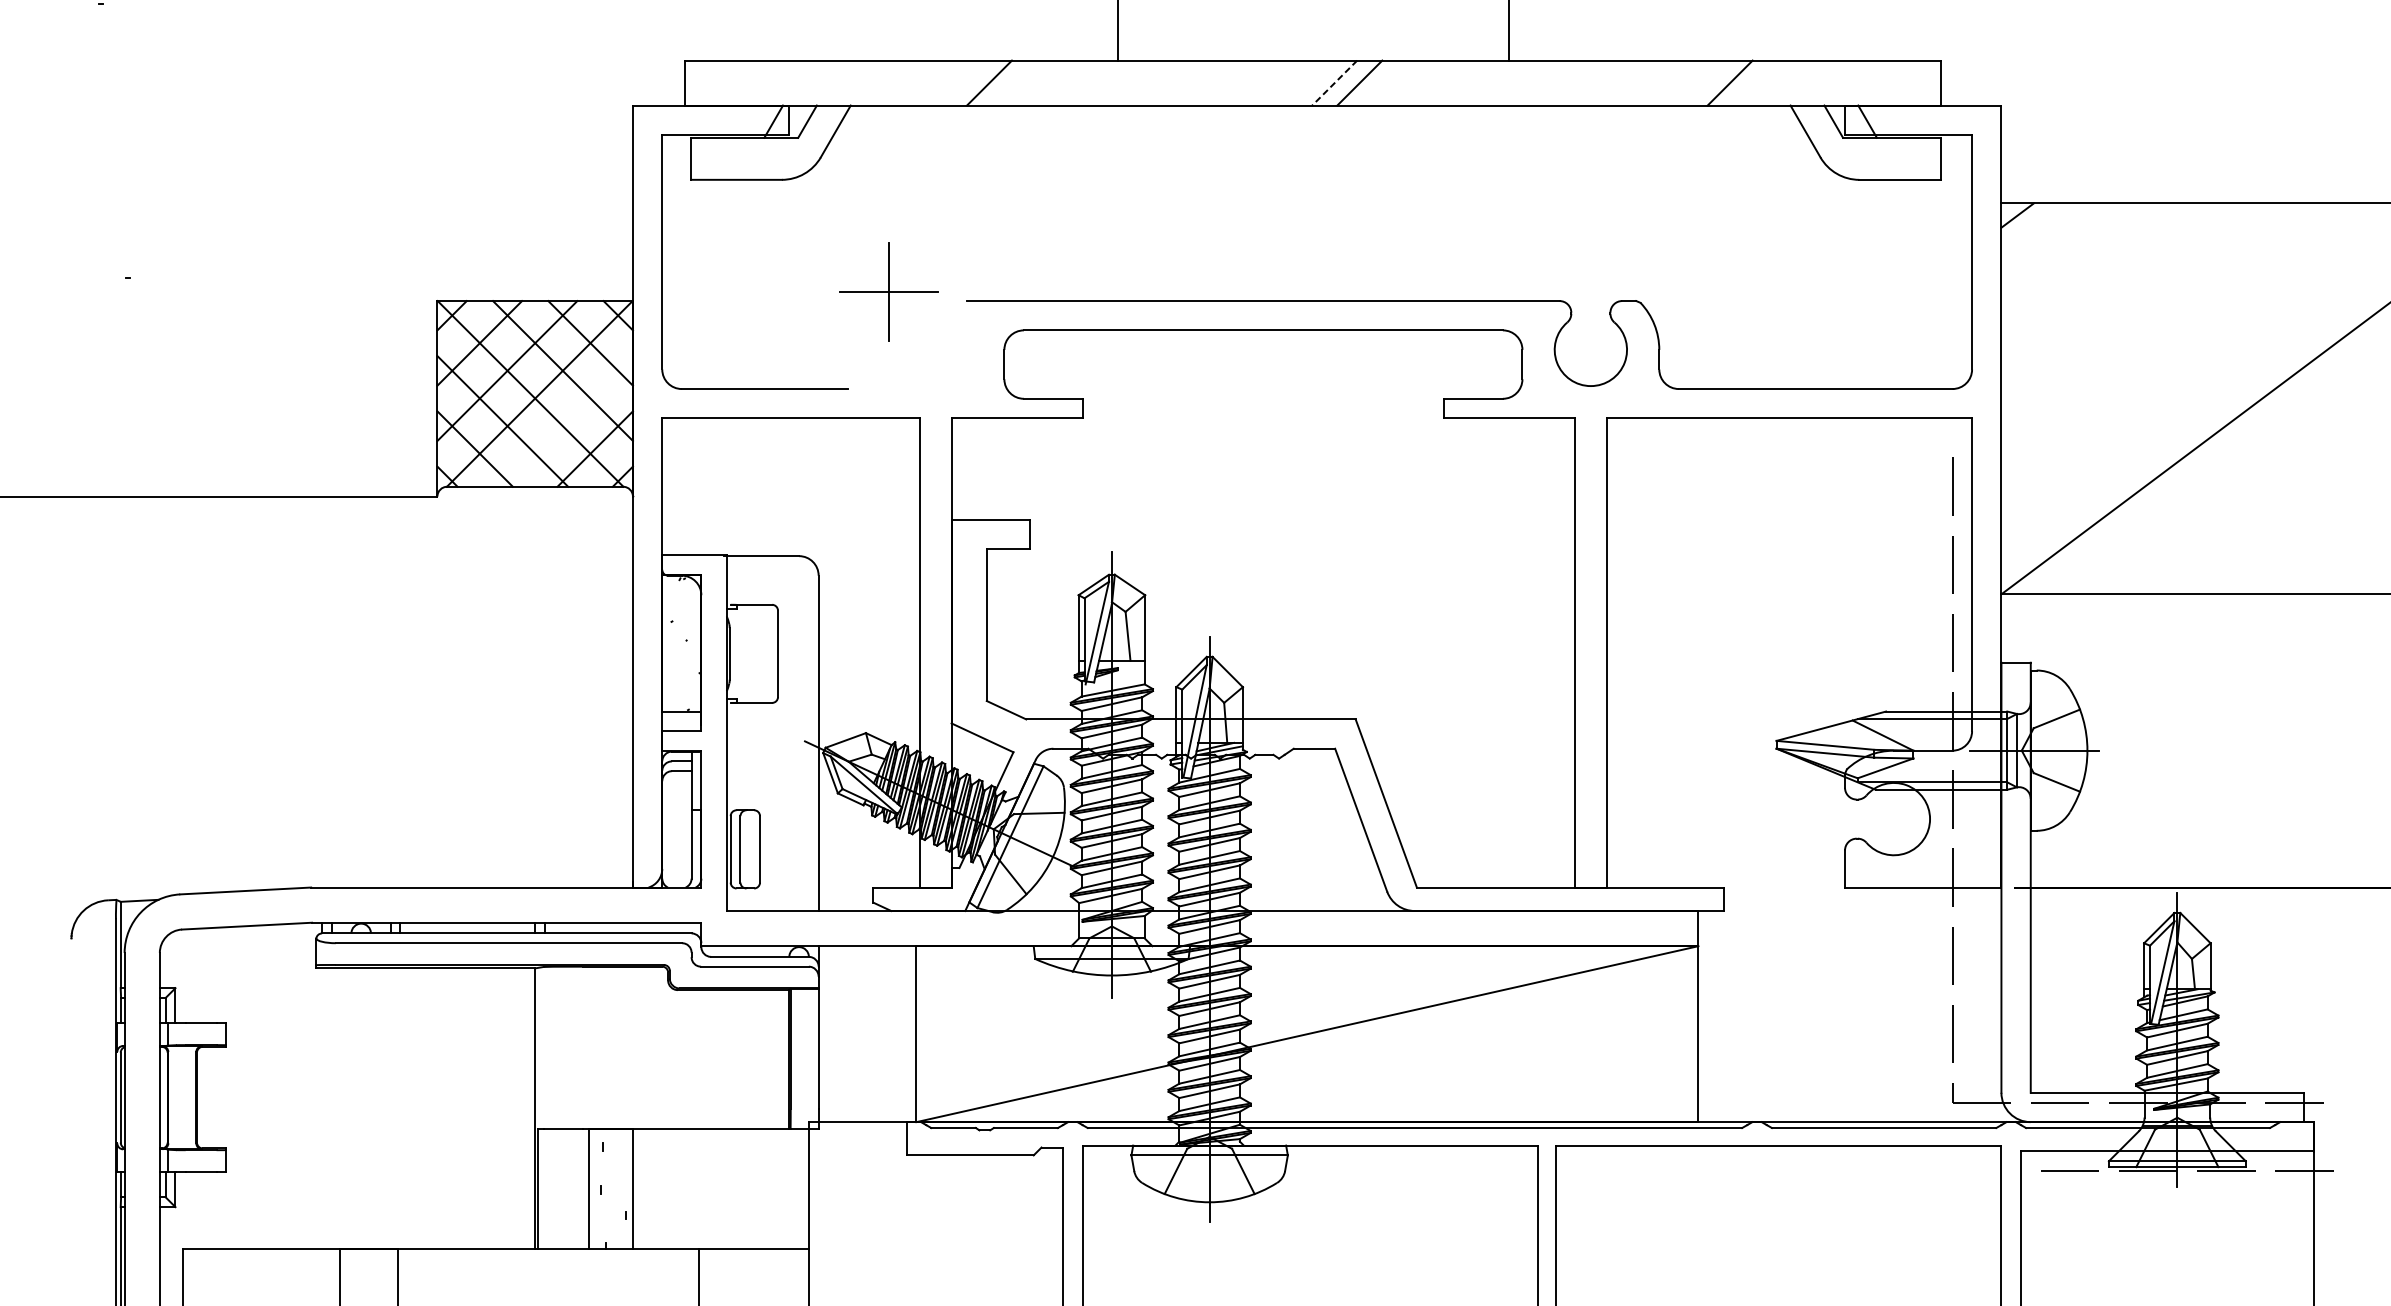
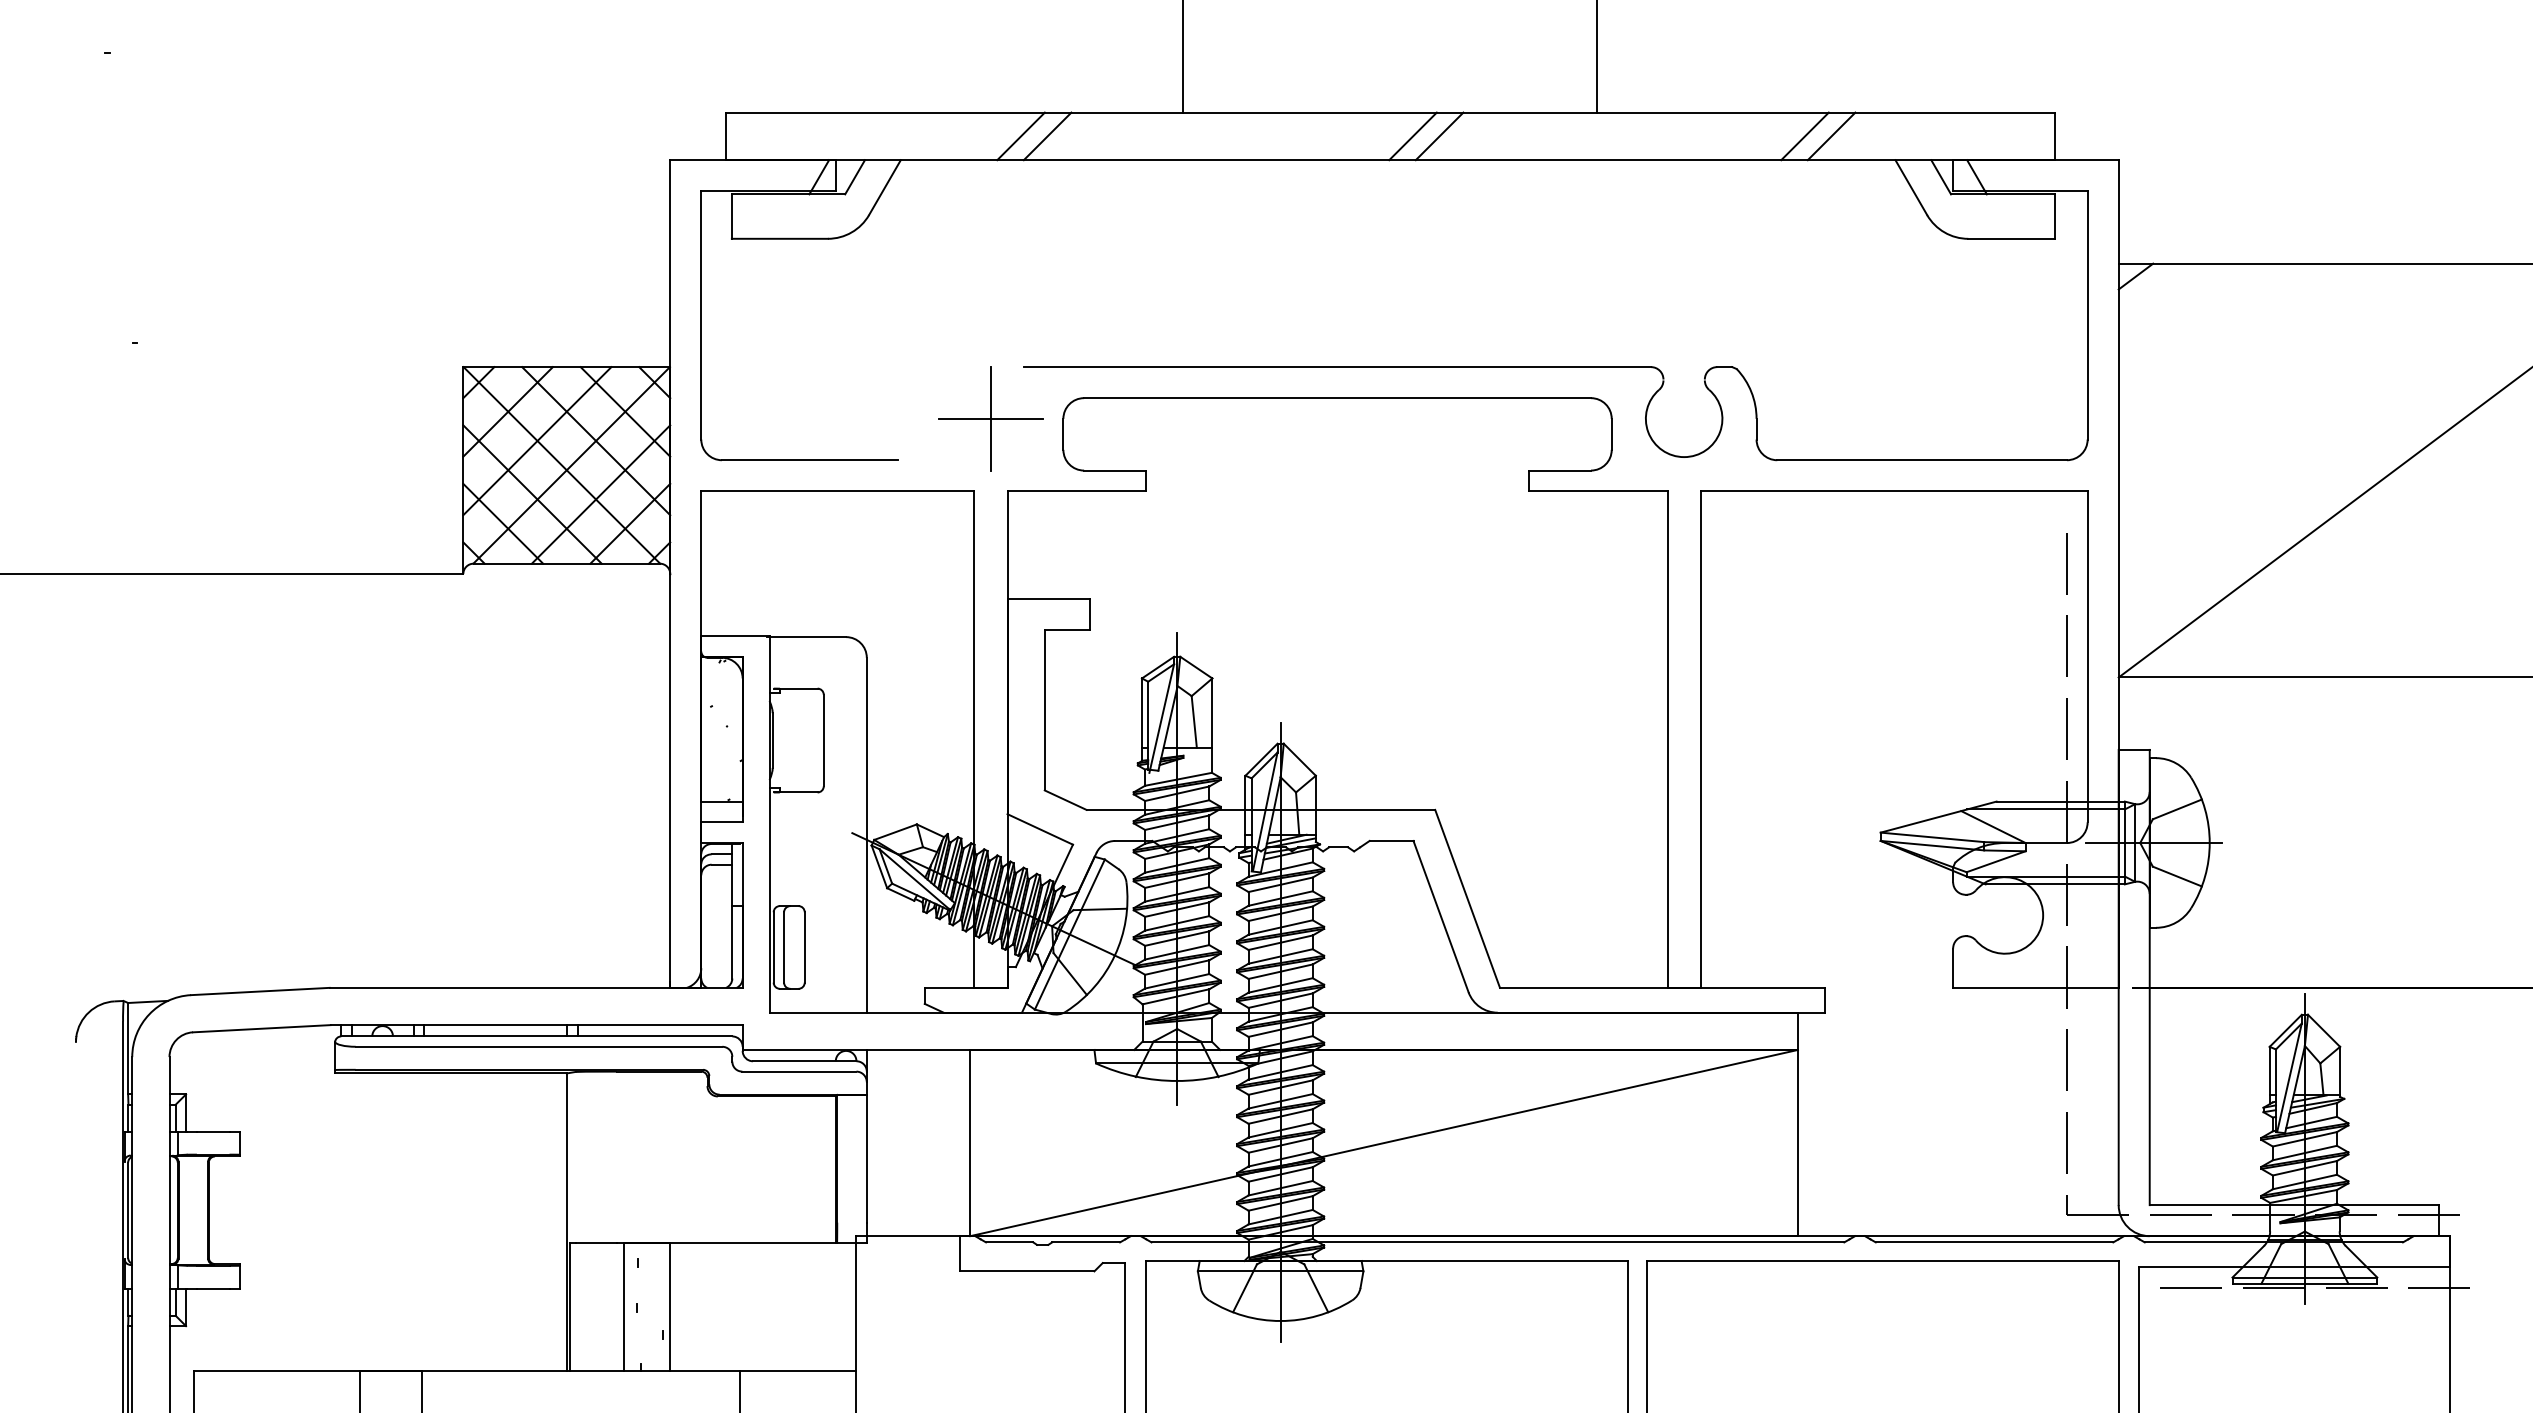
line: (963, 83) -> (1020, 136), added
line: (1335, 83) -> (1413, 136), dashed -> solid
line: (1704, 83) -> (1804, 136), added
part: (888, 291) -> (990, 418), moved
line: (567, 421) -> (600, 494), added

